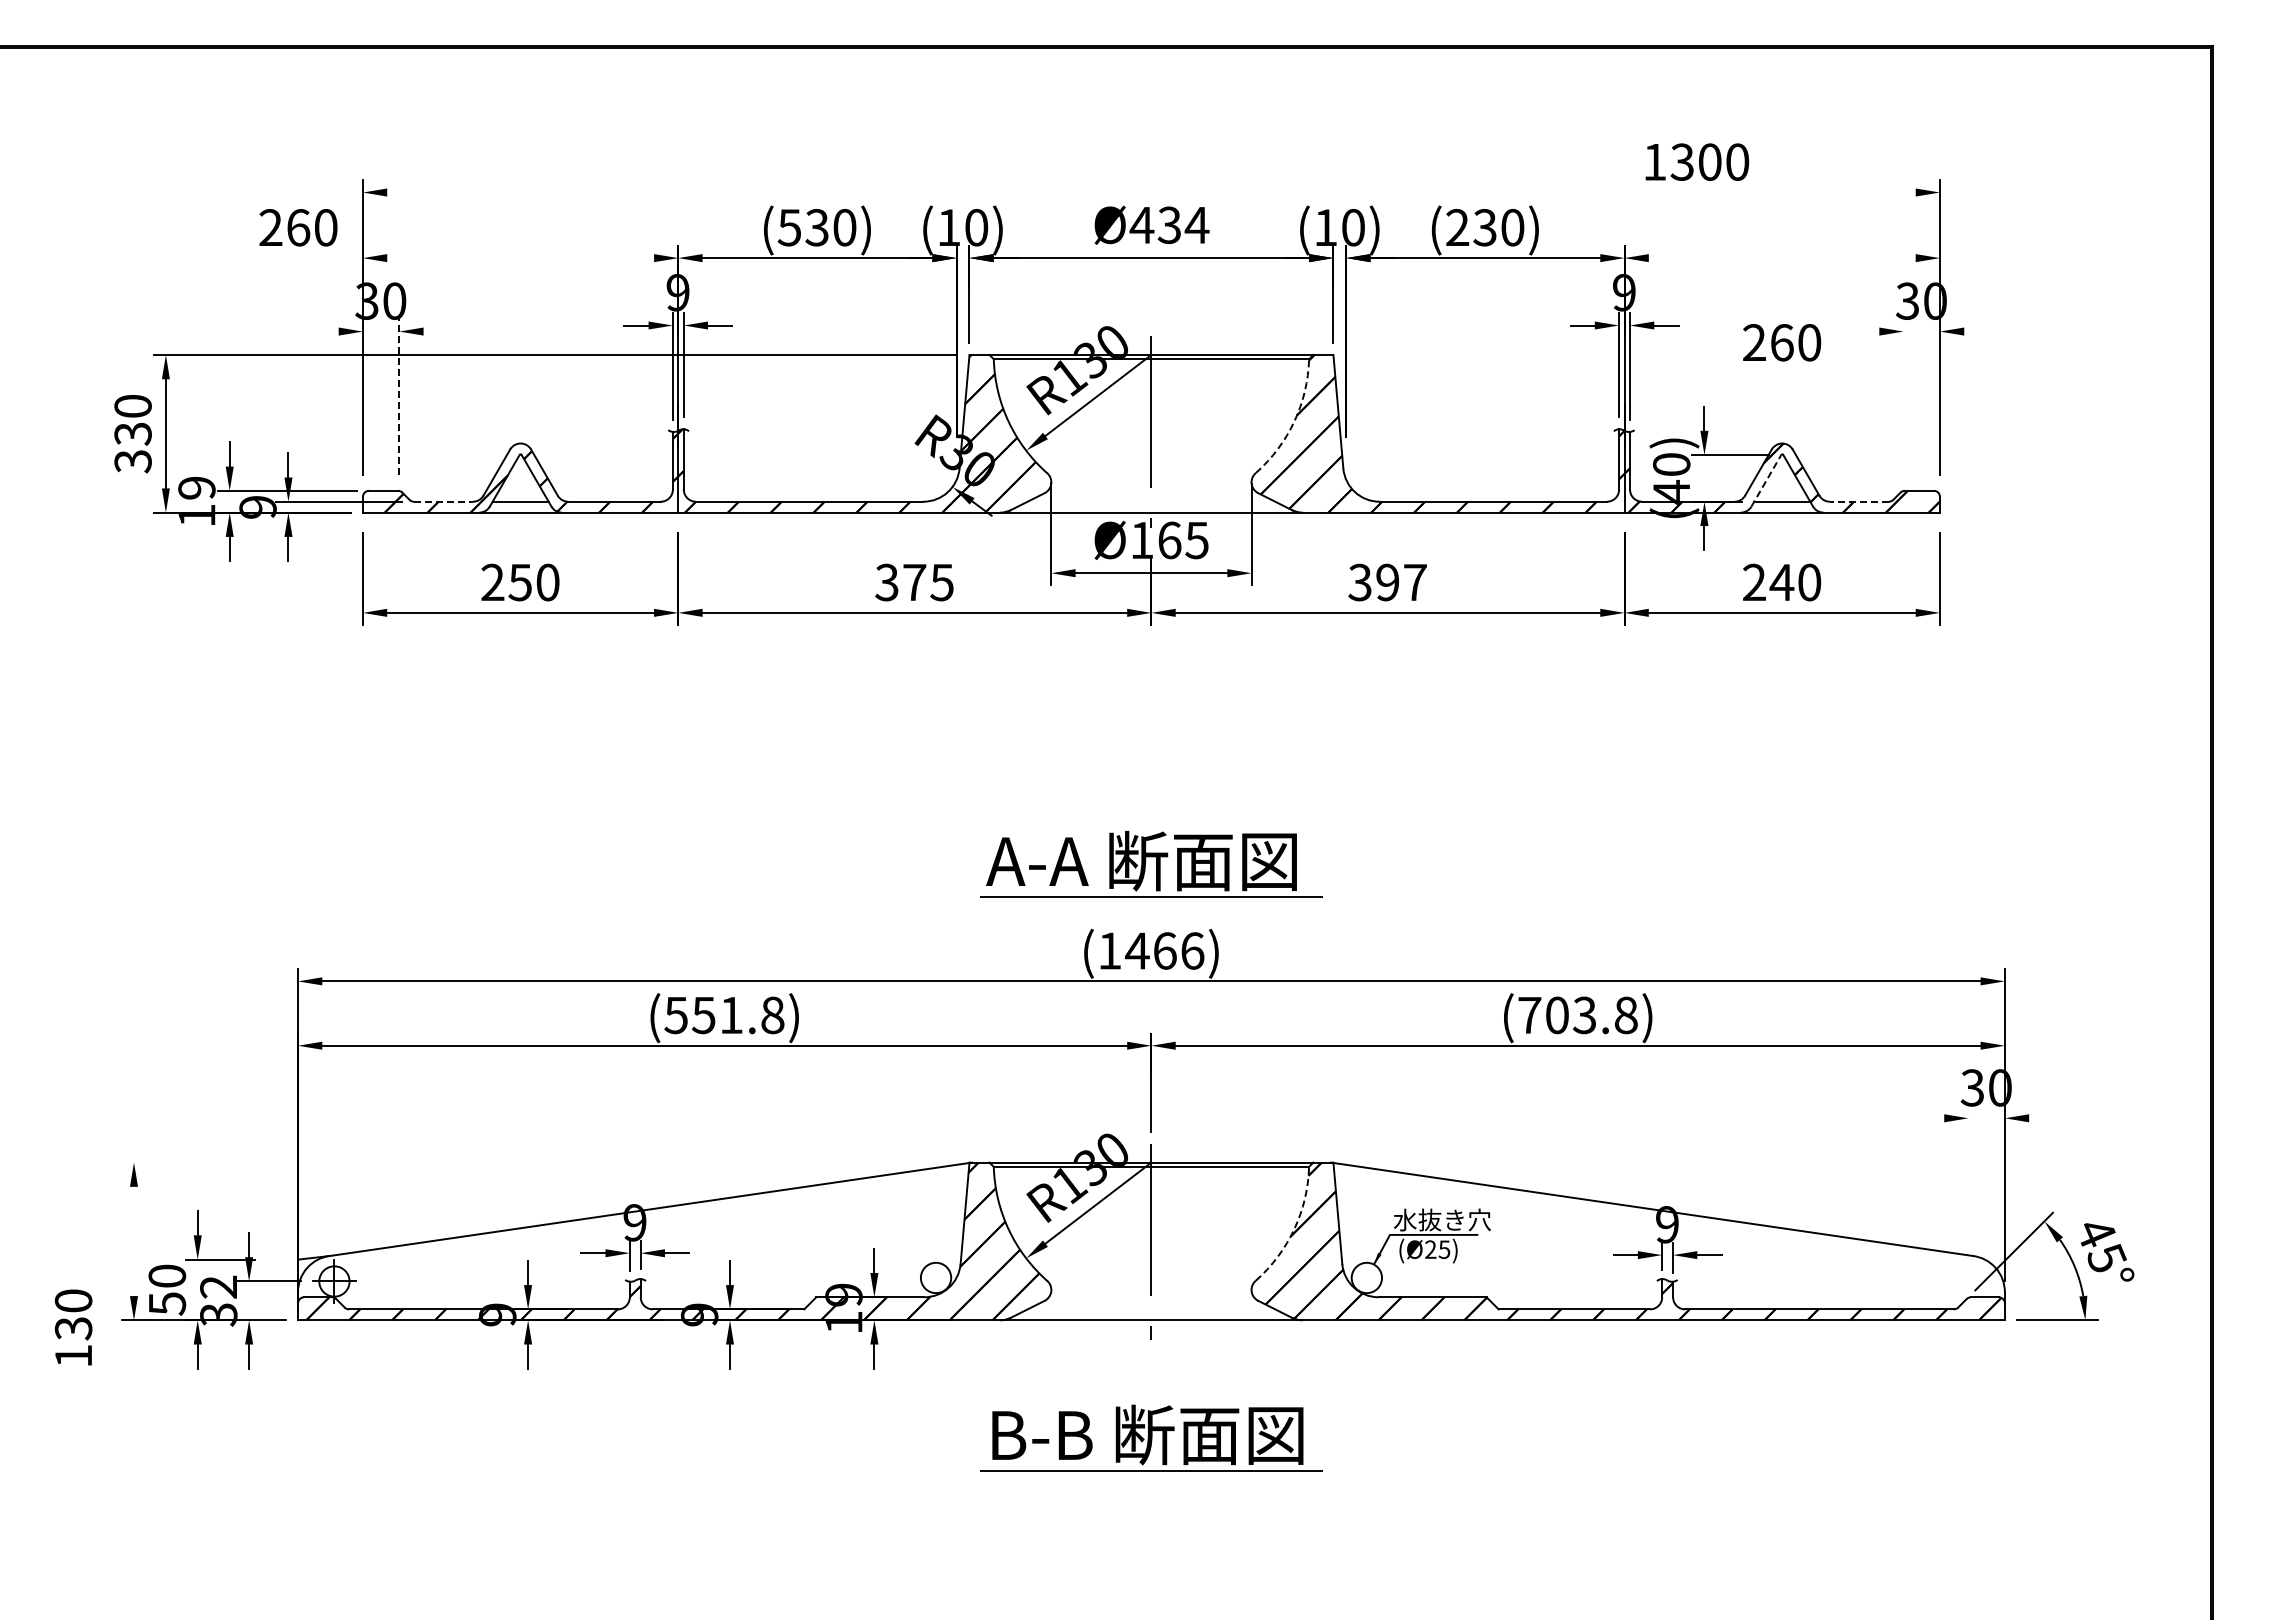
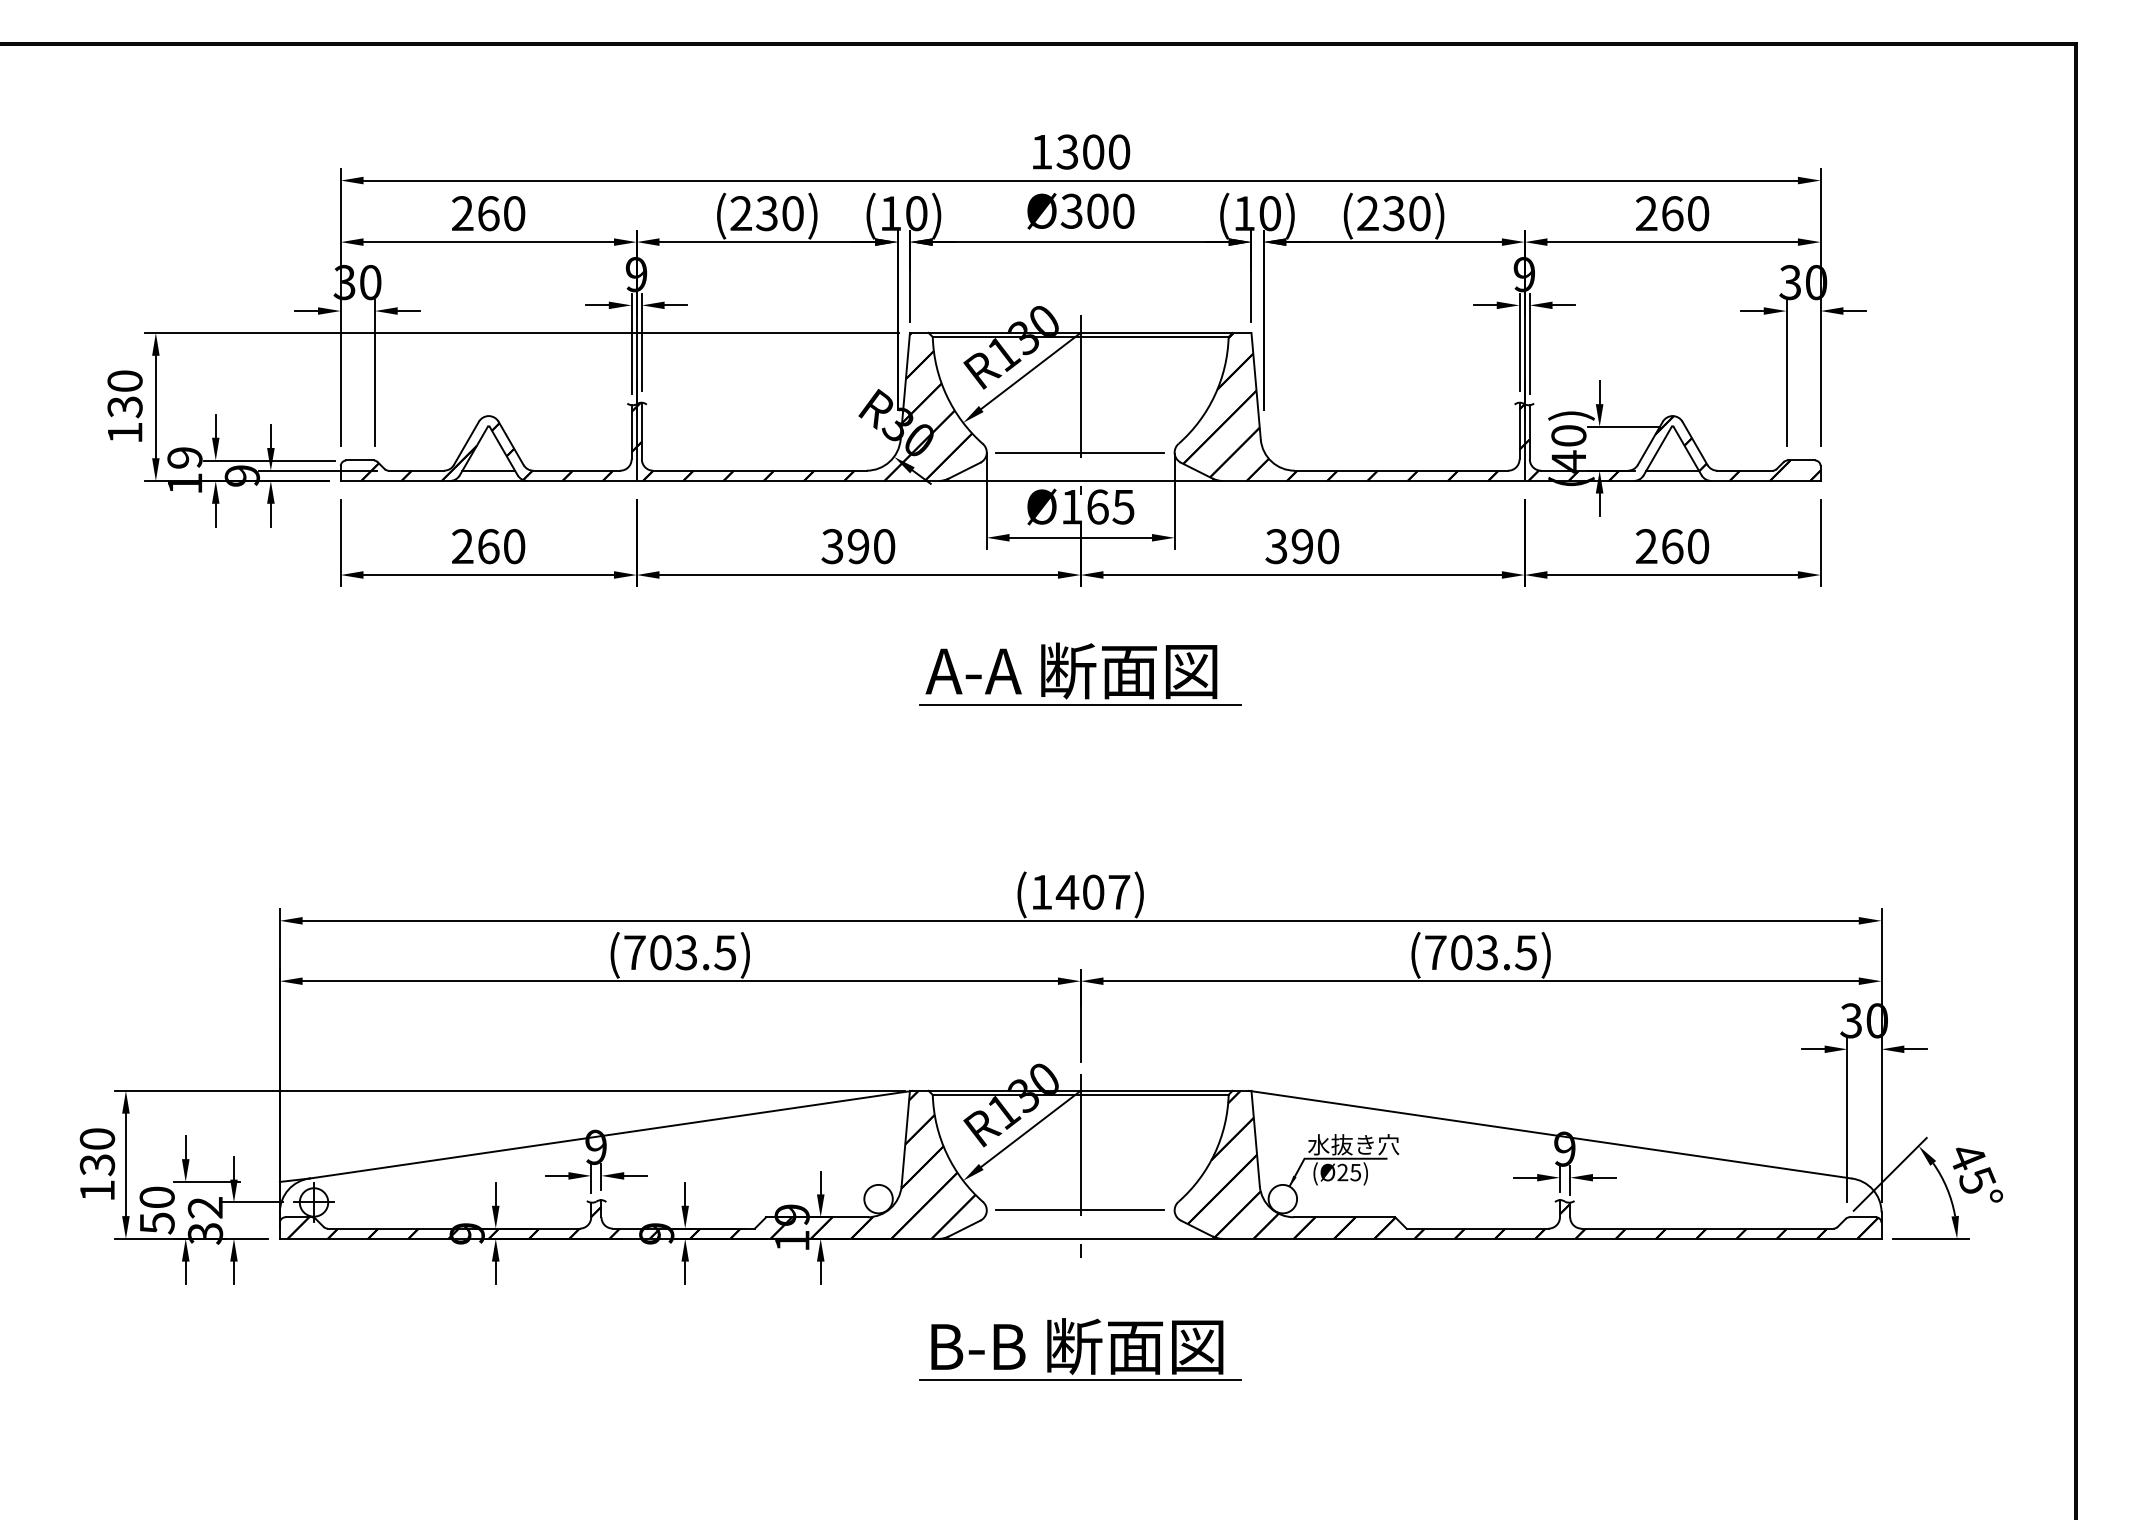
text: (1697, 161) -> (1081, 151), moved
line: (1151, 192) -> (1080, 180), added
text: (1169, 225) -> (1097, 211), Ø434 -> Ø300
text: (298, 227) -> (488, 213), moved
text: (789, 227) -> (741, 213), (530) -> (230)
line: (520, 258) -> (488, 242), added
line: (1781, 258) -> (1671, 242), added
line: (326, 331) -> (306, 310), added
line: (435, 331) -> (408, 310), added
line: (1867, 331) -> (1752, 310), added
line: (1976, 331) -> (1854, 310), added
text: (1782, 342) -> (1672, 213), moved
line: (399, 397) -> (375, 372), dashed -> solid
line: (1903, 397) -> (1786, 372), added
arc: (1294, 421) -> (1214, 395), dashed -> solid
text: (132, 461) -> (124, 432), 330 -> 130
line: (1766, 480) -> (1657, 450), dashed -> solid
line: (1150, 482) -> (1079, 452), added
line: (443, 501) -> (416, 470), dashed -> solid
line: (1859, 501) -> (1745, 470), dashed -> solid
text: (520, 582) -> (488, 546), 250 -> 260
text: (928, 582) -> (871, 546), 375 -> 390
text: (1415, 582) -> (1328, 546), 397 -> 390
text: (1781, 582) -> (1671, 546), 240 -> 260
part: (1151, 863) -> (1080, 673), moved
text: (1179, 950) -> (1107, 891), (1466) -> (1407)
text: (724, 1015) -> (680, 952), (551.8) -> (703.5)
text: (1625, 1015) -> (1525, 952), (703.8) -> (703.5)
line: (1931, 1118) -> (1812, 1049), added
line: (2041, 1118) -> (1915, 1049), added
line: (542, 1162) -> (509, 1090), added
line: (1968, 1193) -> (1847, 1119), added
arc: (1294, 1229) -> (1214, 1153), dashed -> solid
line: (134, 1241) -> (126, 1164), added
line: (1150, 1289) -> (1079, 1209), added
text: (73, 1327) -> (97, 1163), moved

